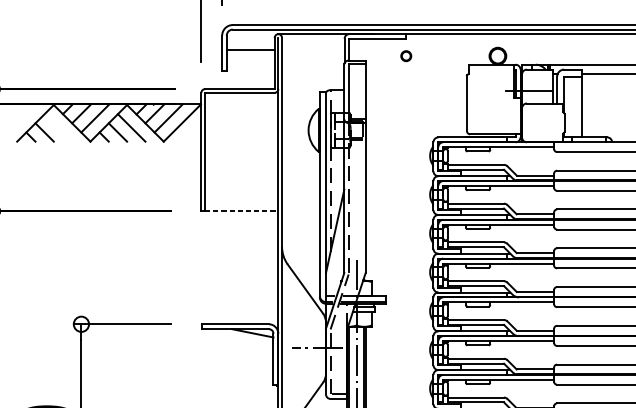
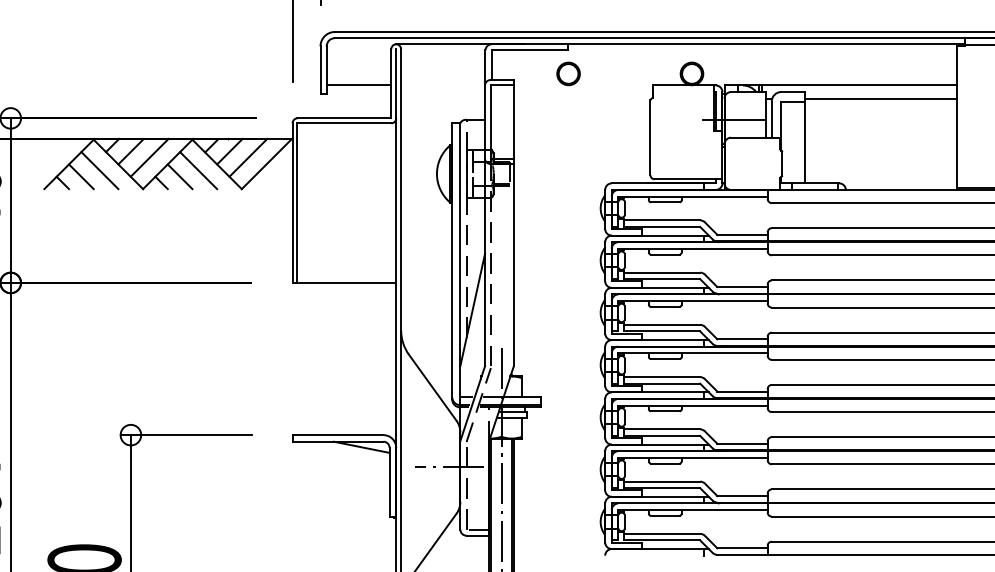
line: (250, 49) -> (358, 85), moved
part: (406, 55) -> (568, 73), size x1.67
line: (58, 127) -> (99, 170), added
line: (242, 210) -> (347, 282), dashed -> solid

